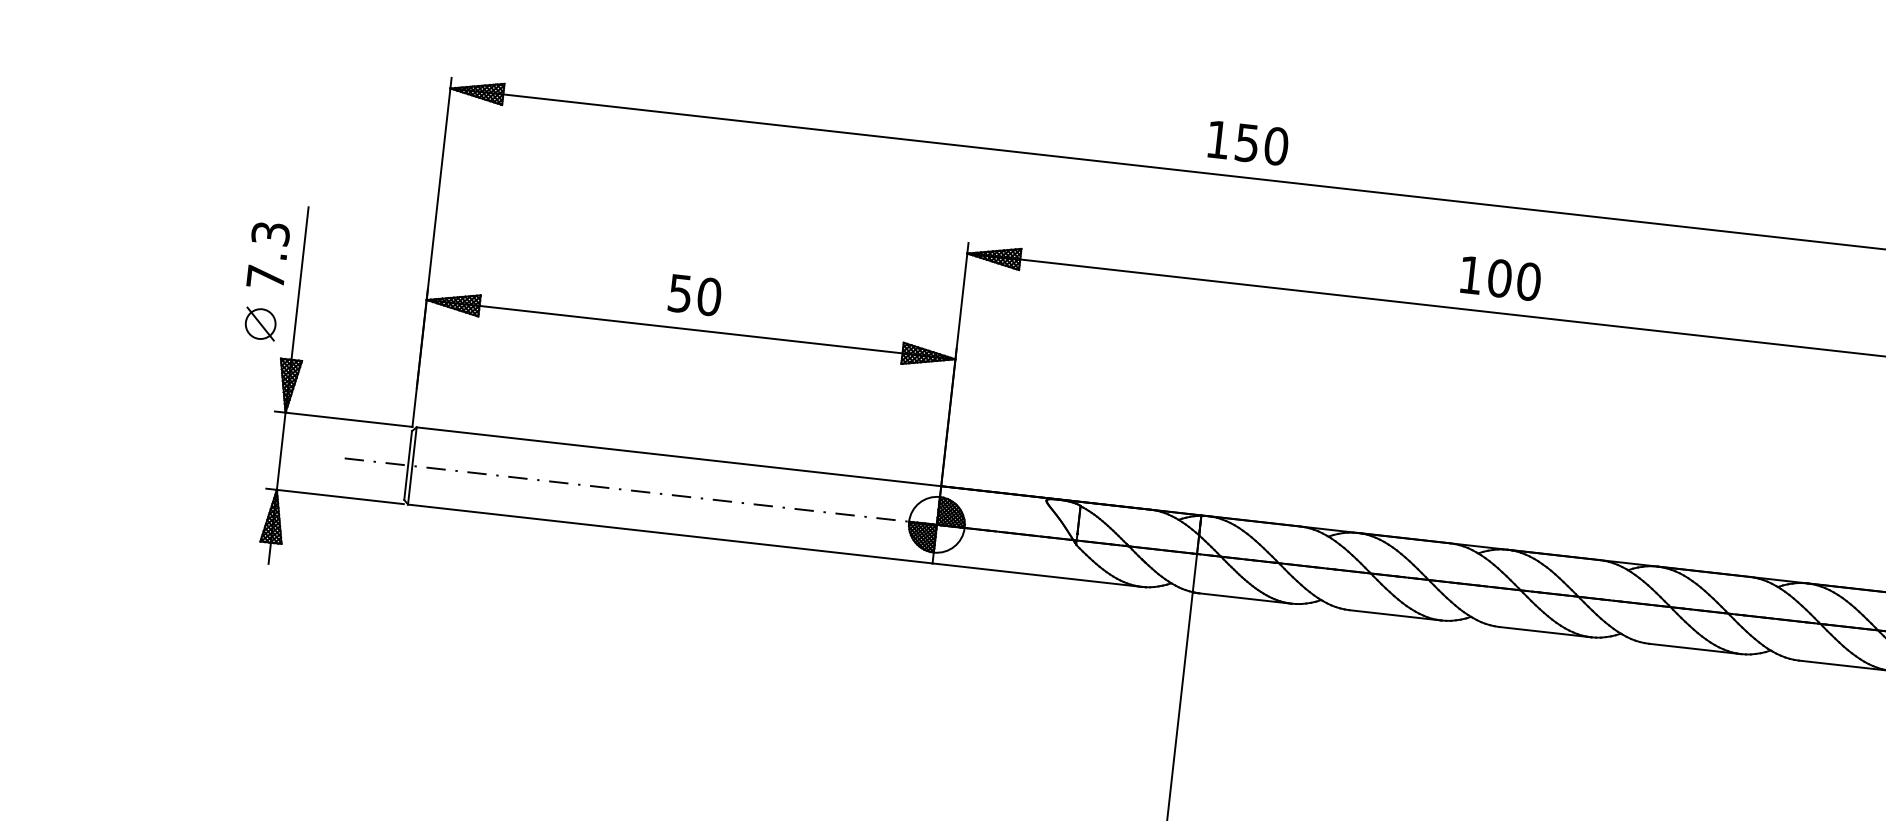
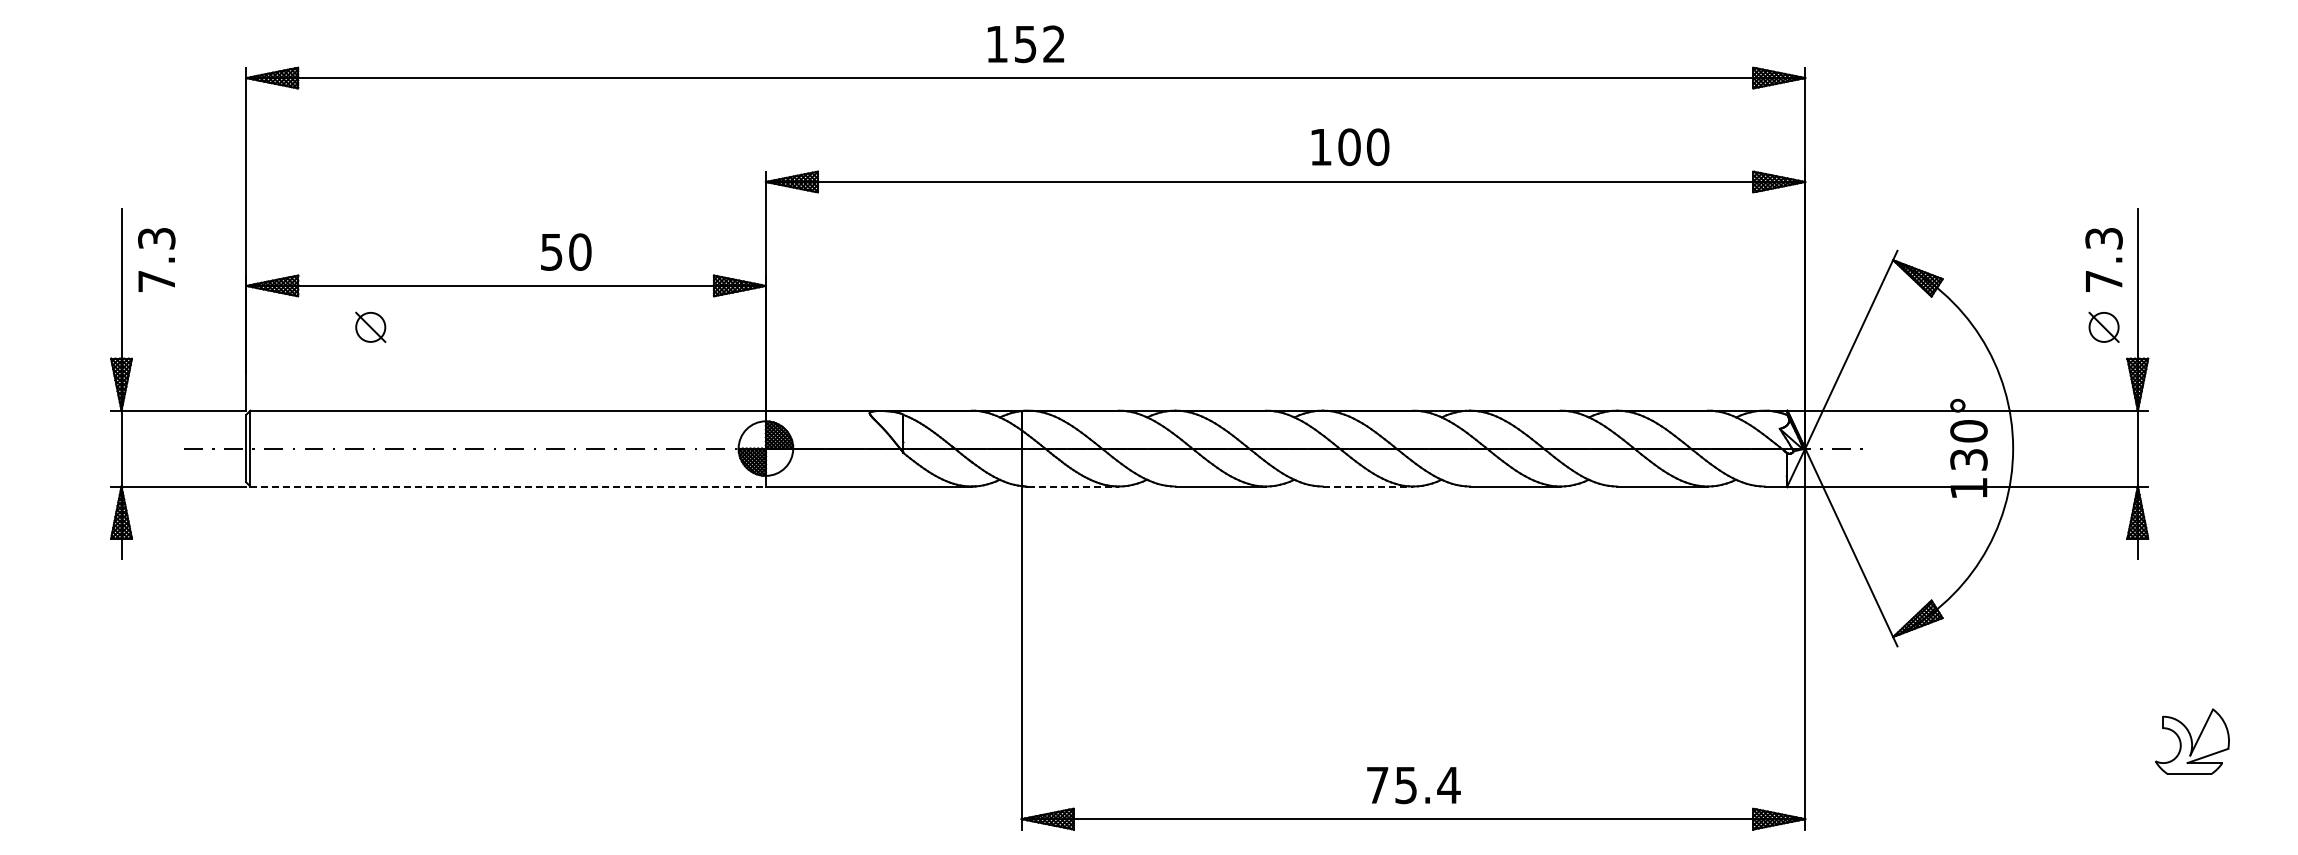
text: (1276, 146) -> (1054, 44), 150 -> 152
text: (268, 254) -> (156, 259), moved
text: (1500, 277) -> (1350, 146), moved
text: (695, 294) -> (566, 251), moved
part: (260, 323) -> (370, 326), moved
line: (670, 534) -> (508, 486), solid -> dashed
line: (1246, 598) -> (1074, 486), solid -> dashed
line: (1545, 632) -> (1368, 486), solid -> dashed

